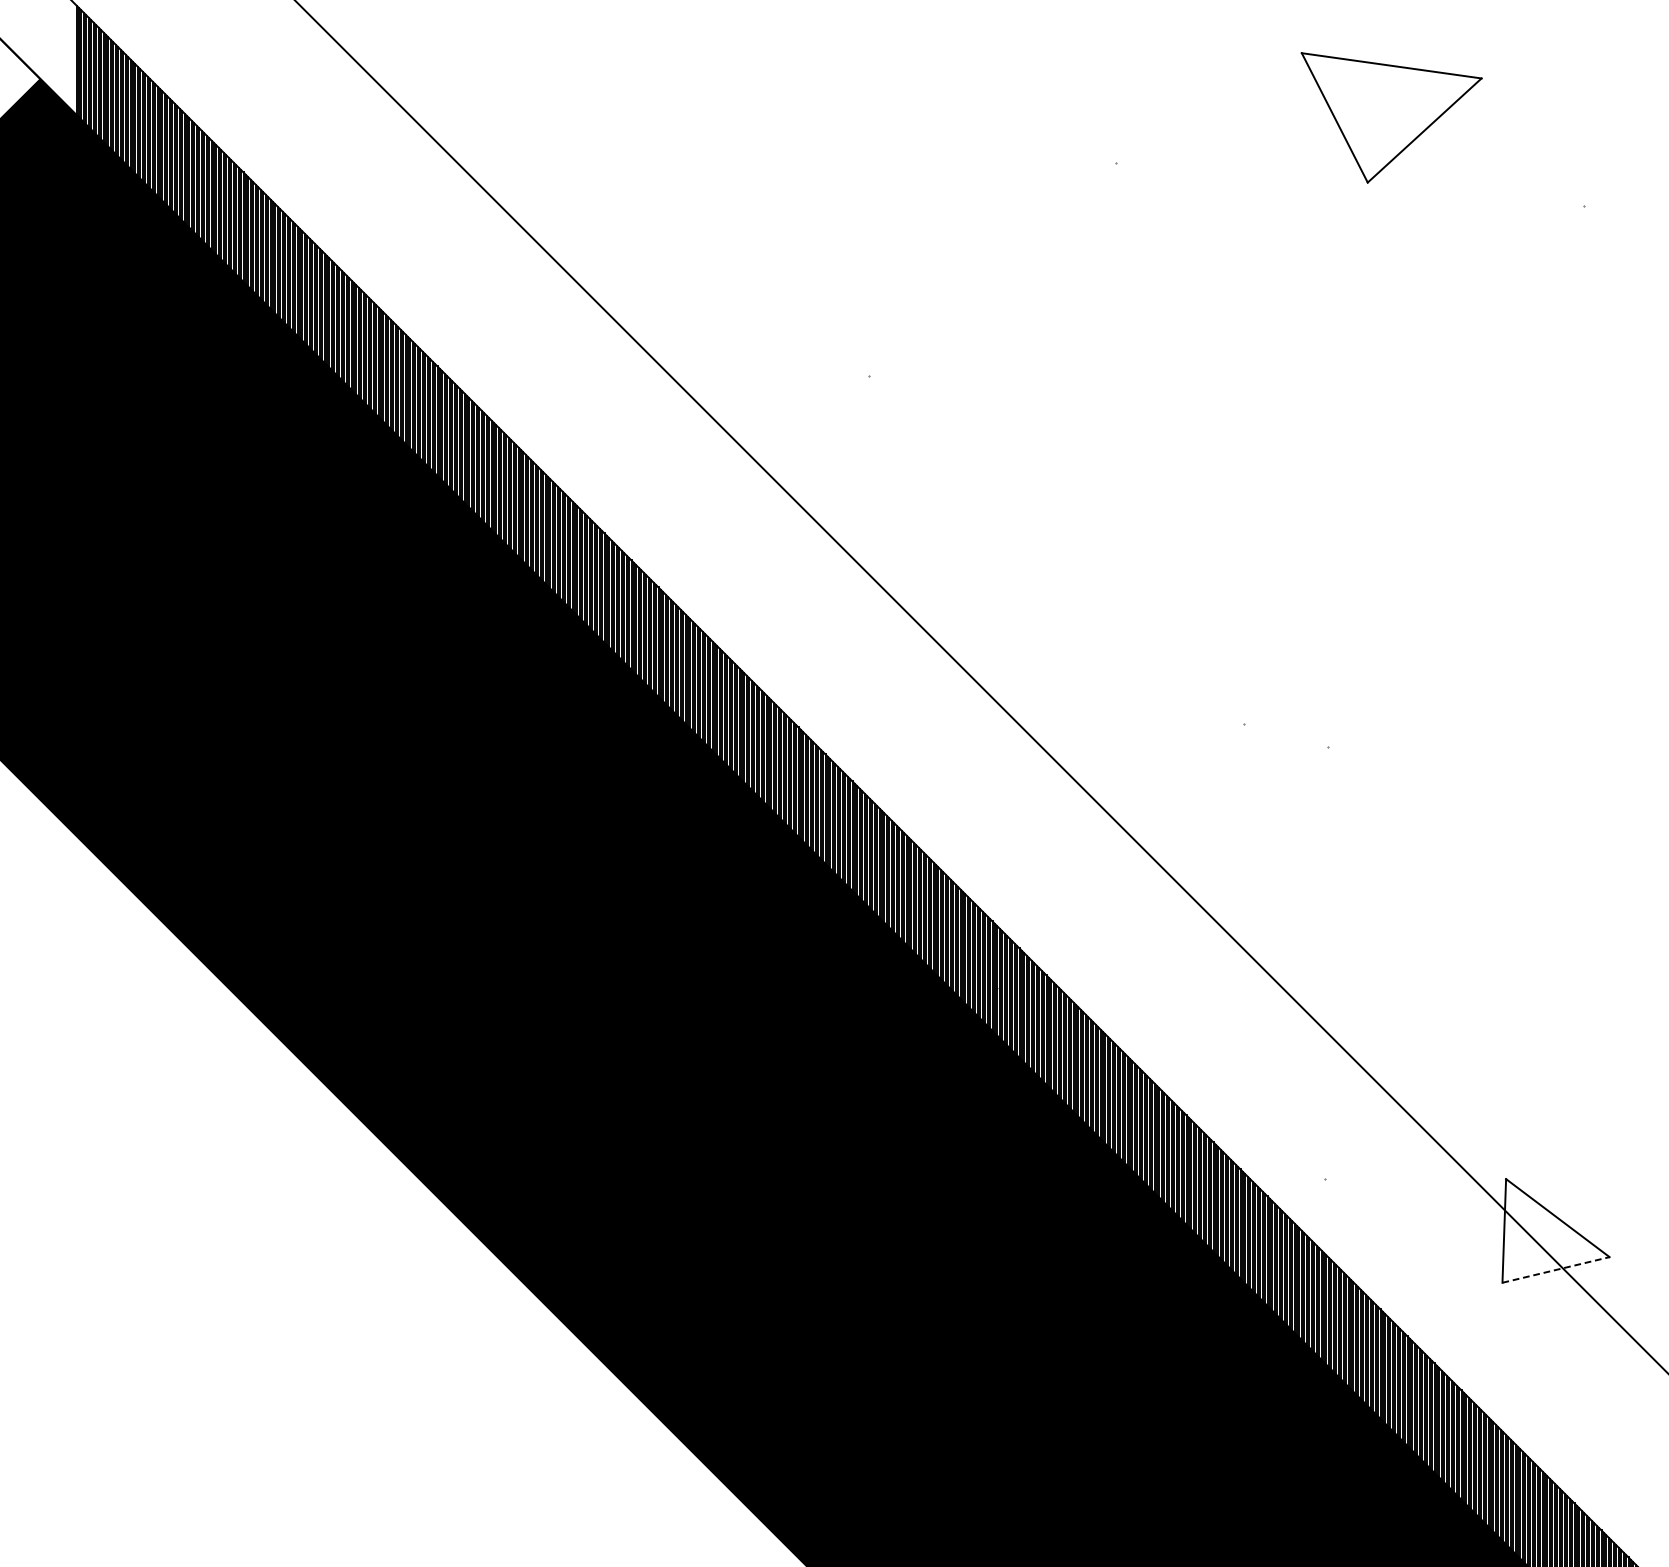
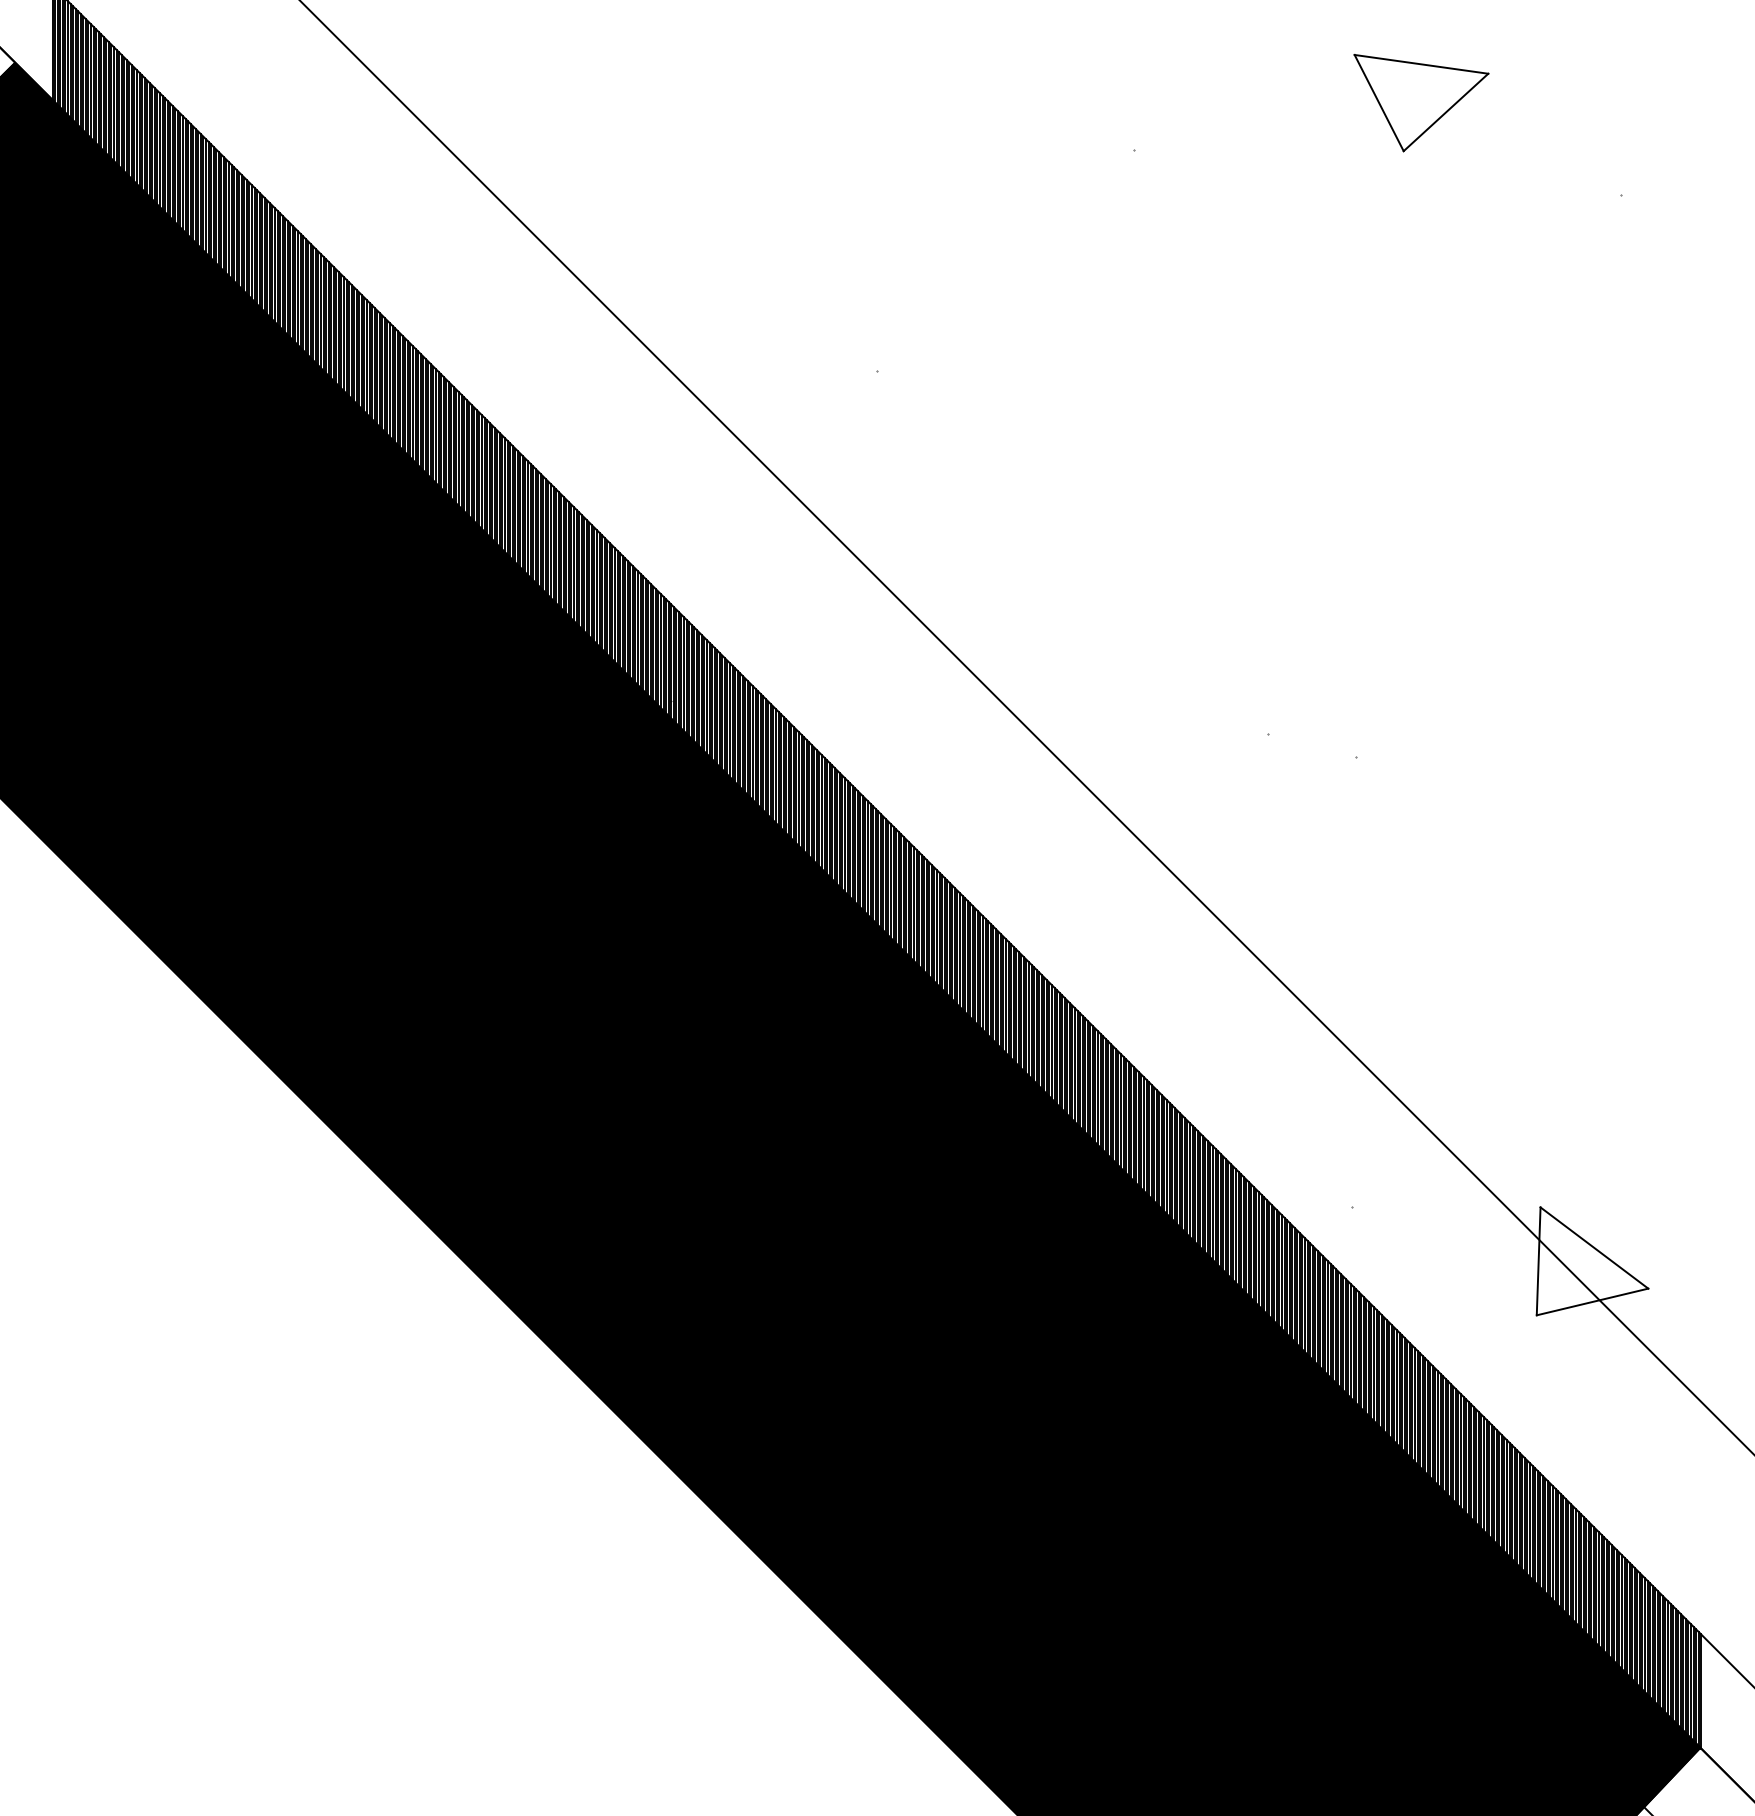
part: (1391, 118) -> (1421, 103), size x0.71
line: (1556, 1269) -> (1593, 1301), dashed -> solid

